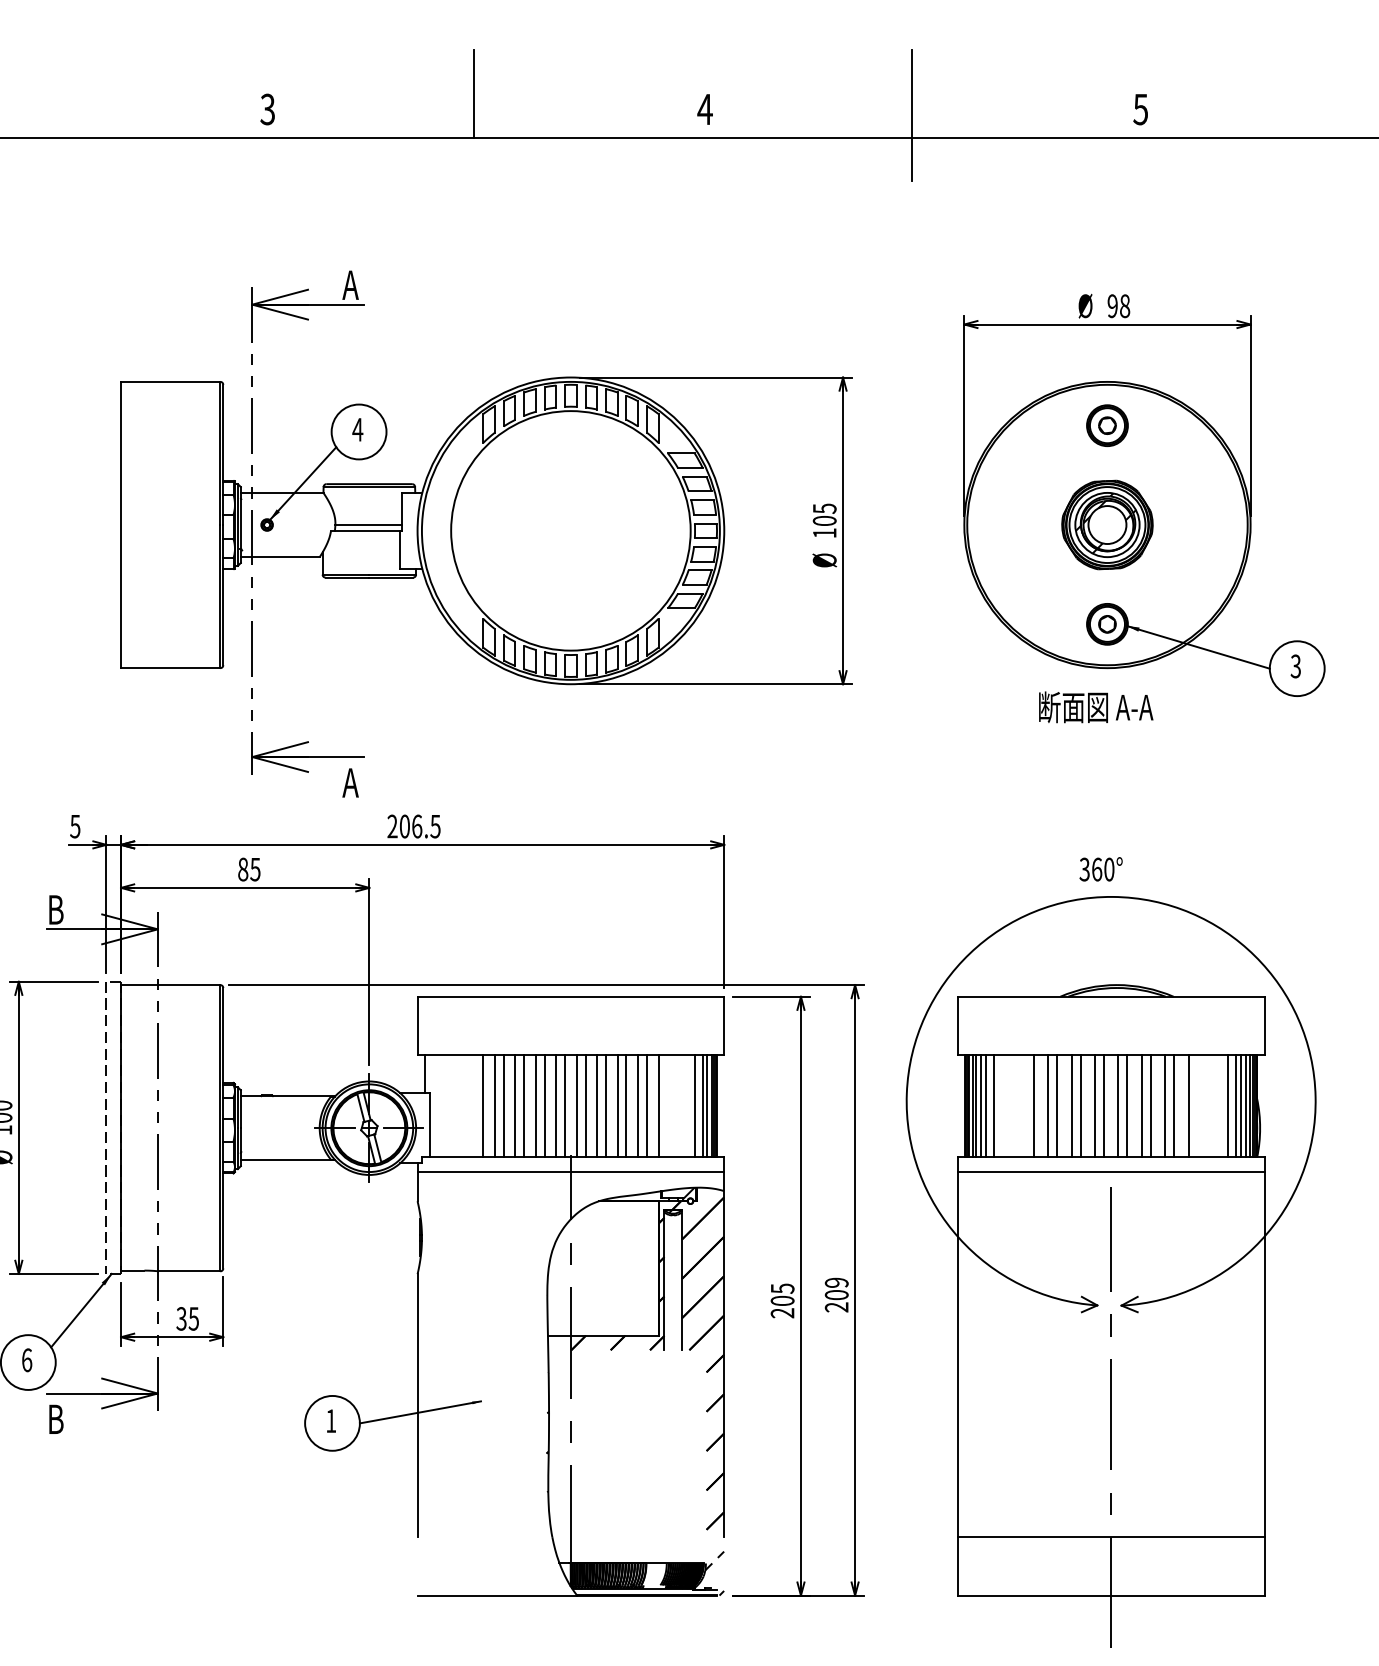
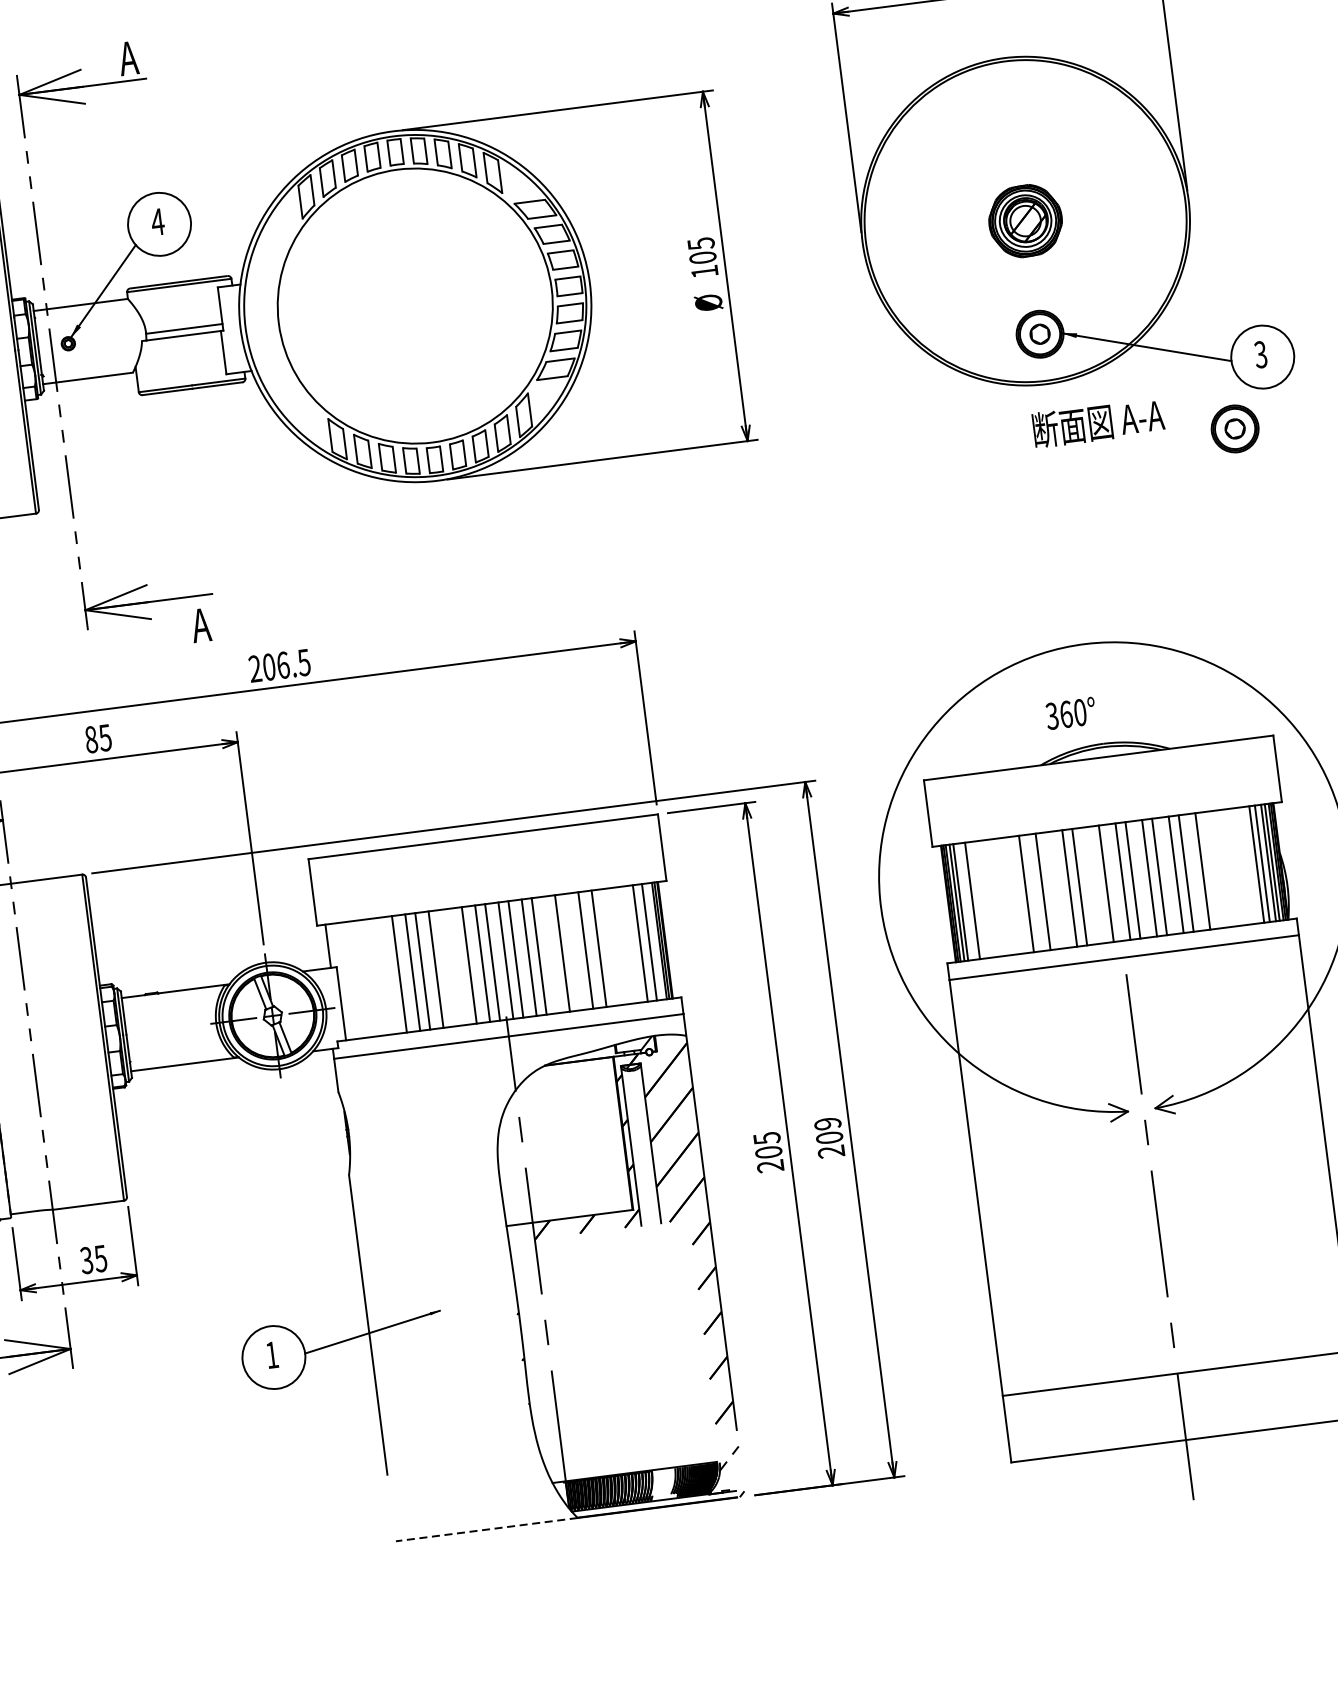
part: (1107, 425) -> (1235, 428), moved
part: (1107, 524) -> (1025, 220), size x0.7
text: (1096, 707) -> (1098, 423), moved
text: (1100, 869) -> (1070, 713), moved
line: (524, 1106) -> (446, 968), removed
line: (535, 1106) -> (458, 966), removed
line: (617, 1106) -> (552, 954), removed
line: (638, 1106) -> (576, 951), removed
line: (706, 1106) -> (653, 942), removed
line: (981, 1106) -> (966, 901), removed
line: (994, 1106) -> (981, 899), removed
line: (1057, 1106) -> (1053, 890), removed
line: (1095, 1106) -> (1096, 885), removed
line: (1228, 1106) -> (1248, 865), removed
line: (497, 1595) -> (486, 1529), solid -> dashed

